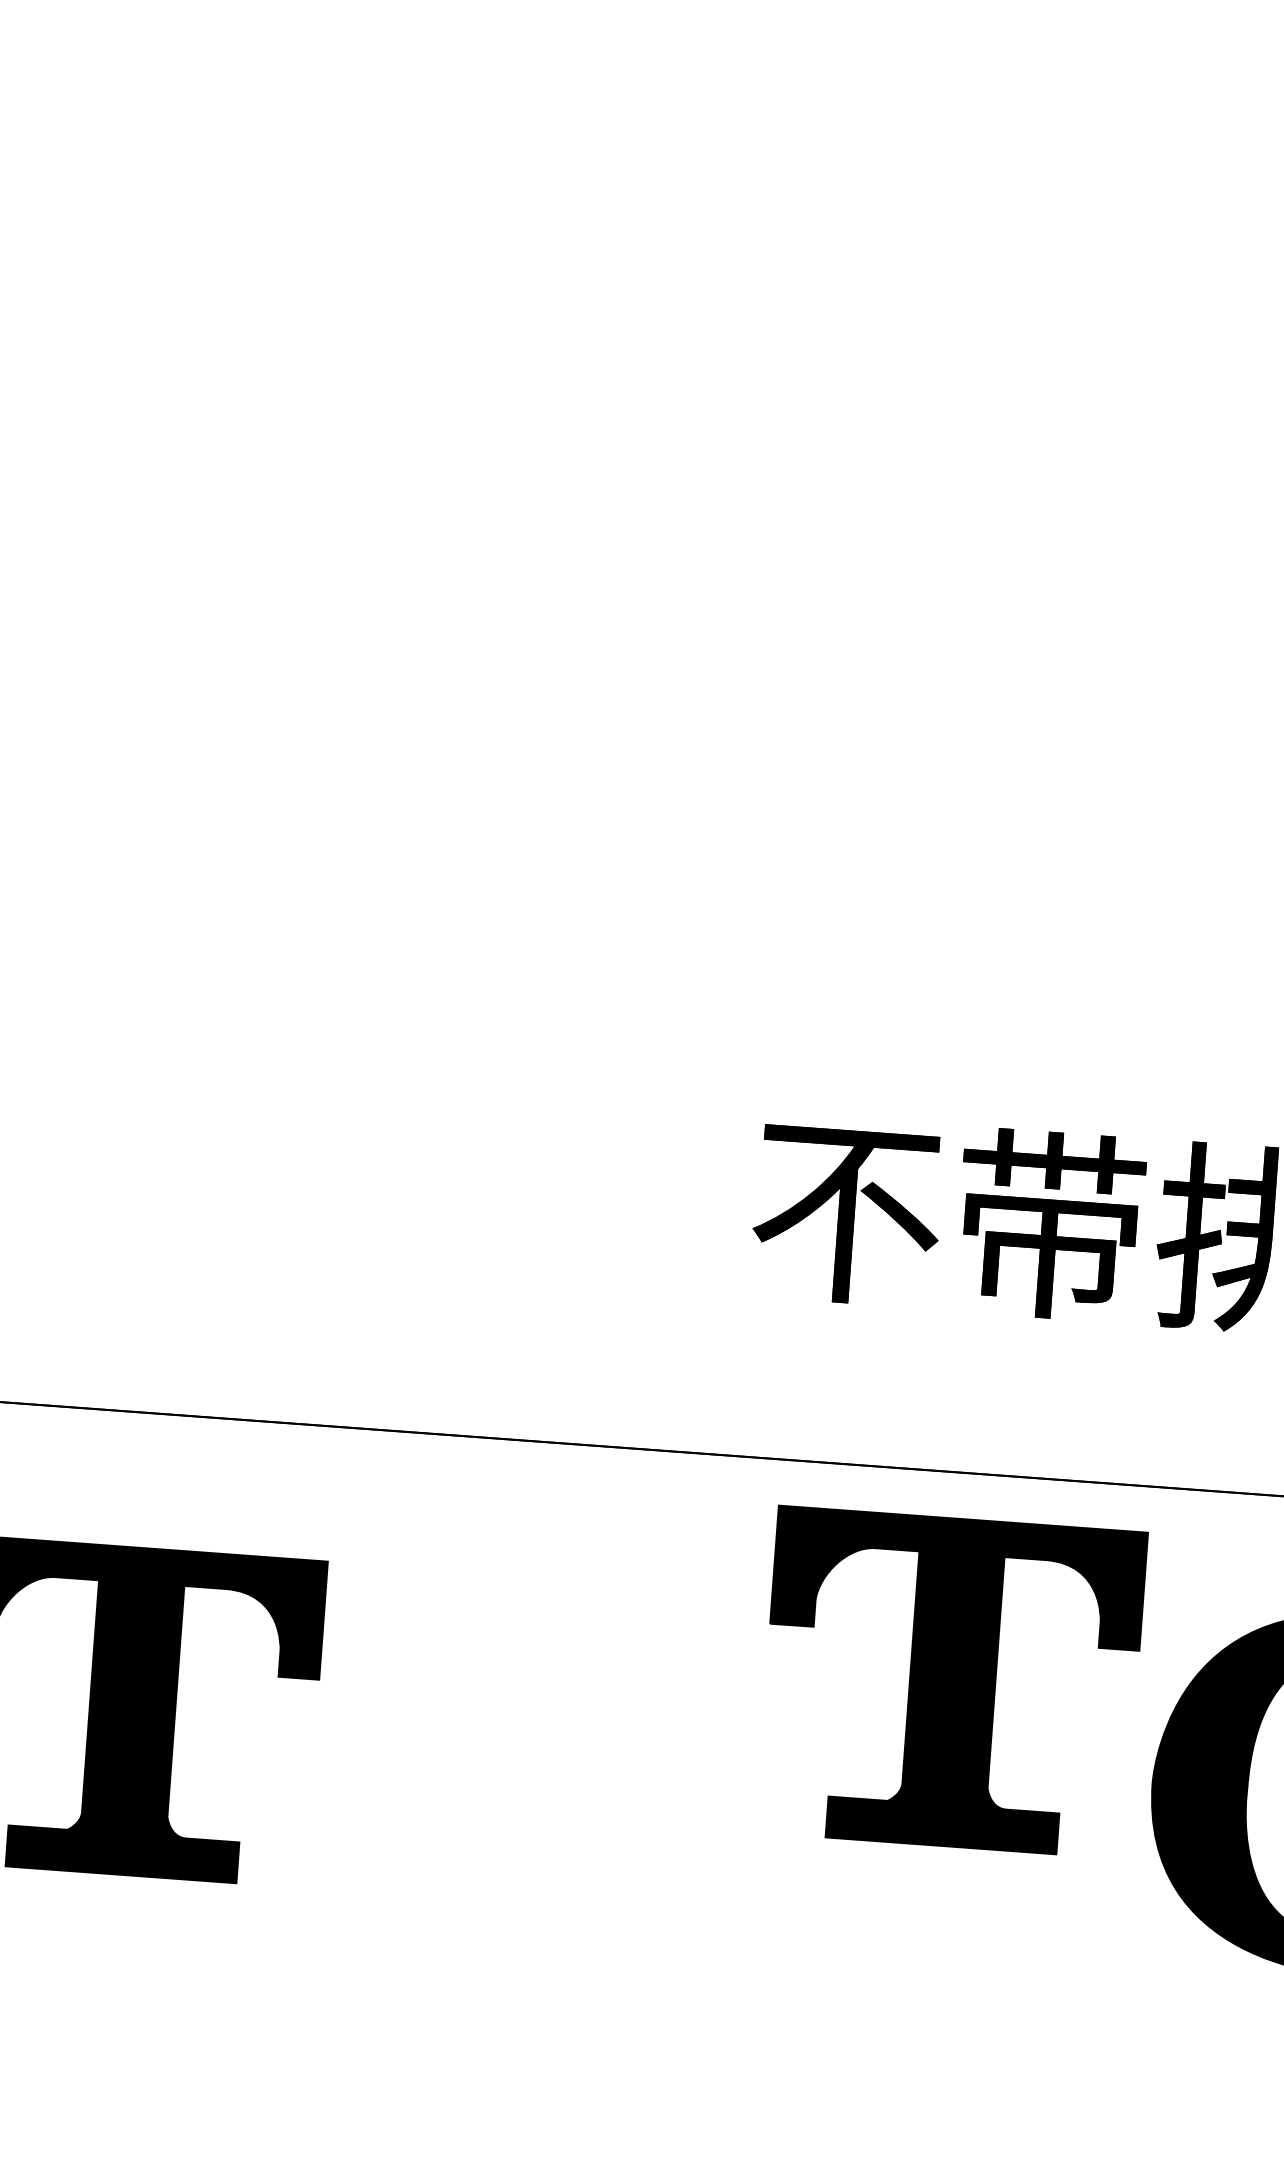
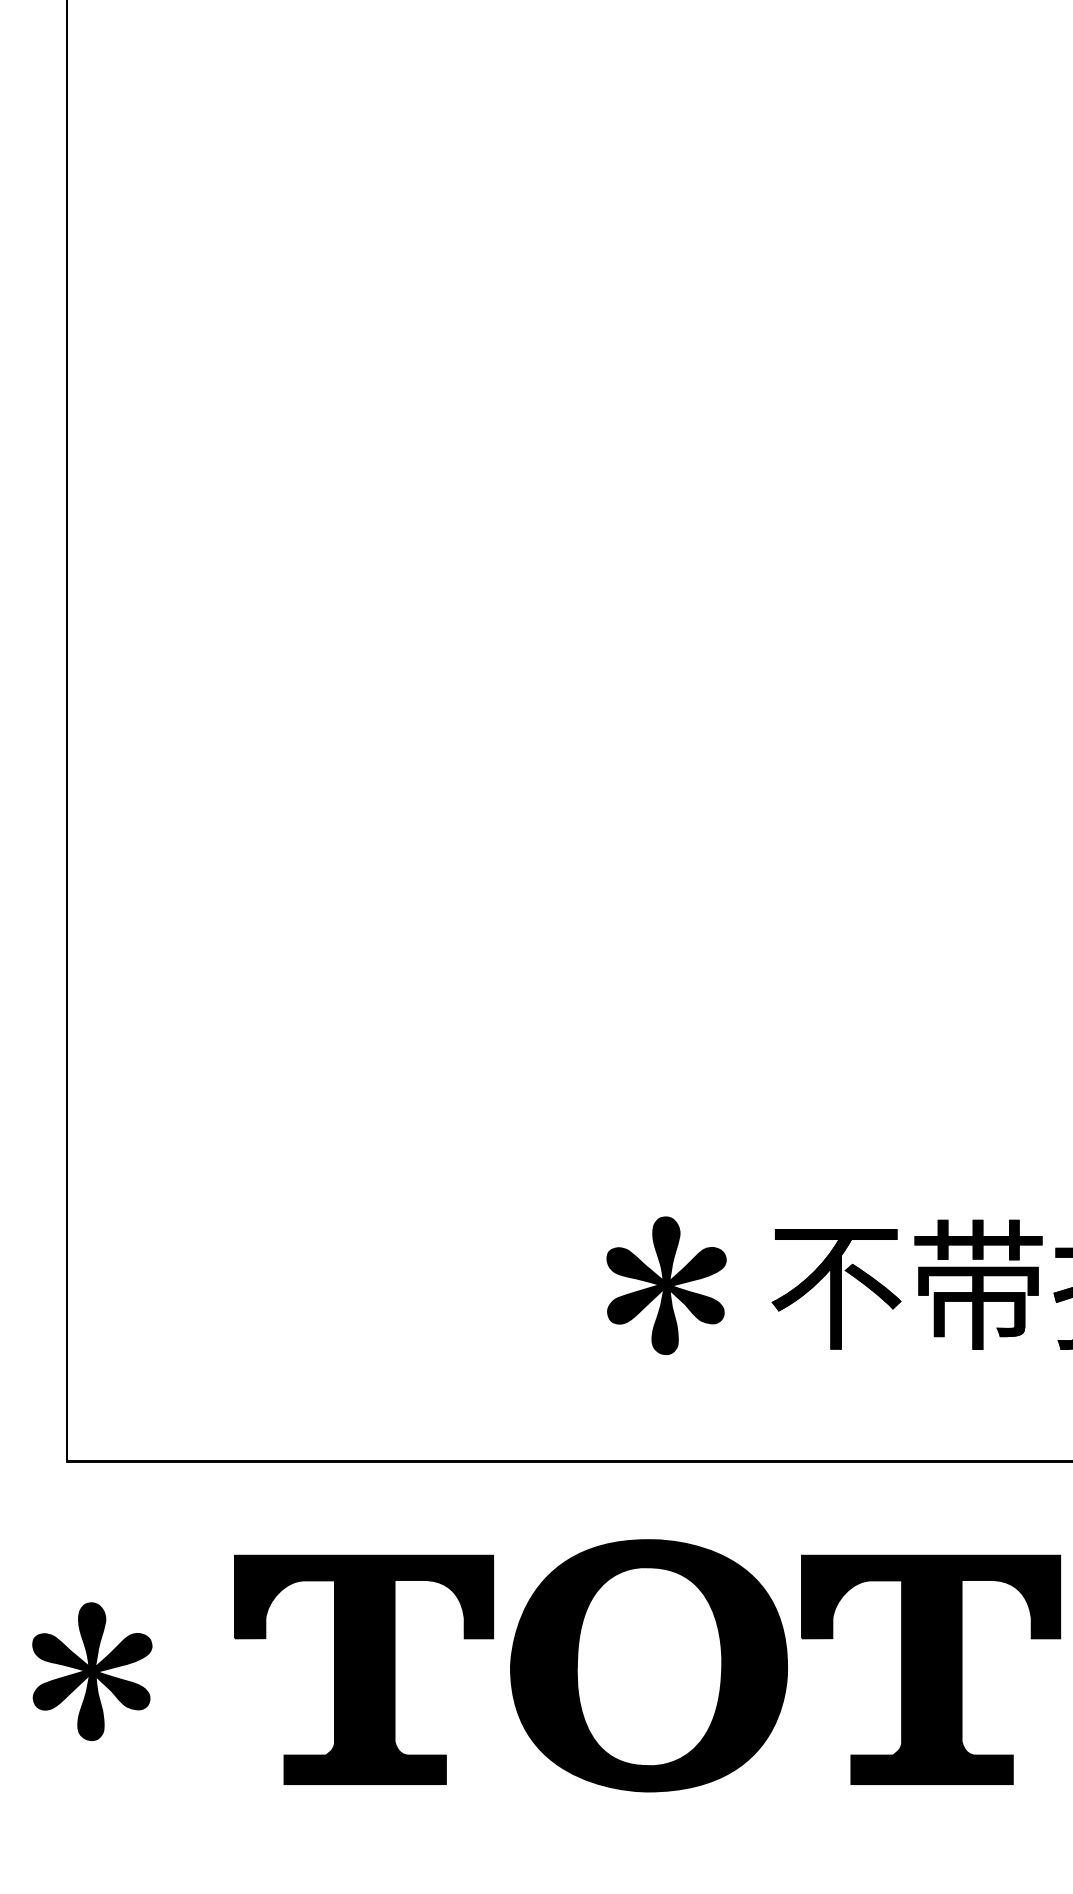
part: (604, 1193) -> (666, 1285), added
part: (952, 1681) -> (931, 1669), moved
part: (538, 1734) -> (648, 1665), added

